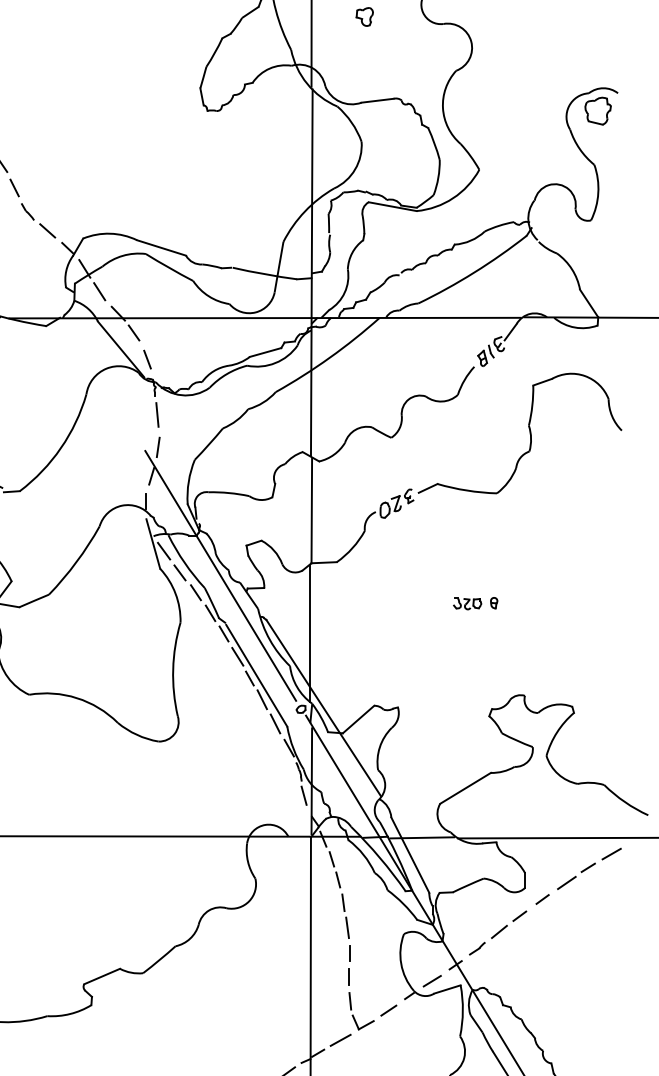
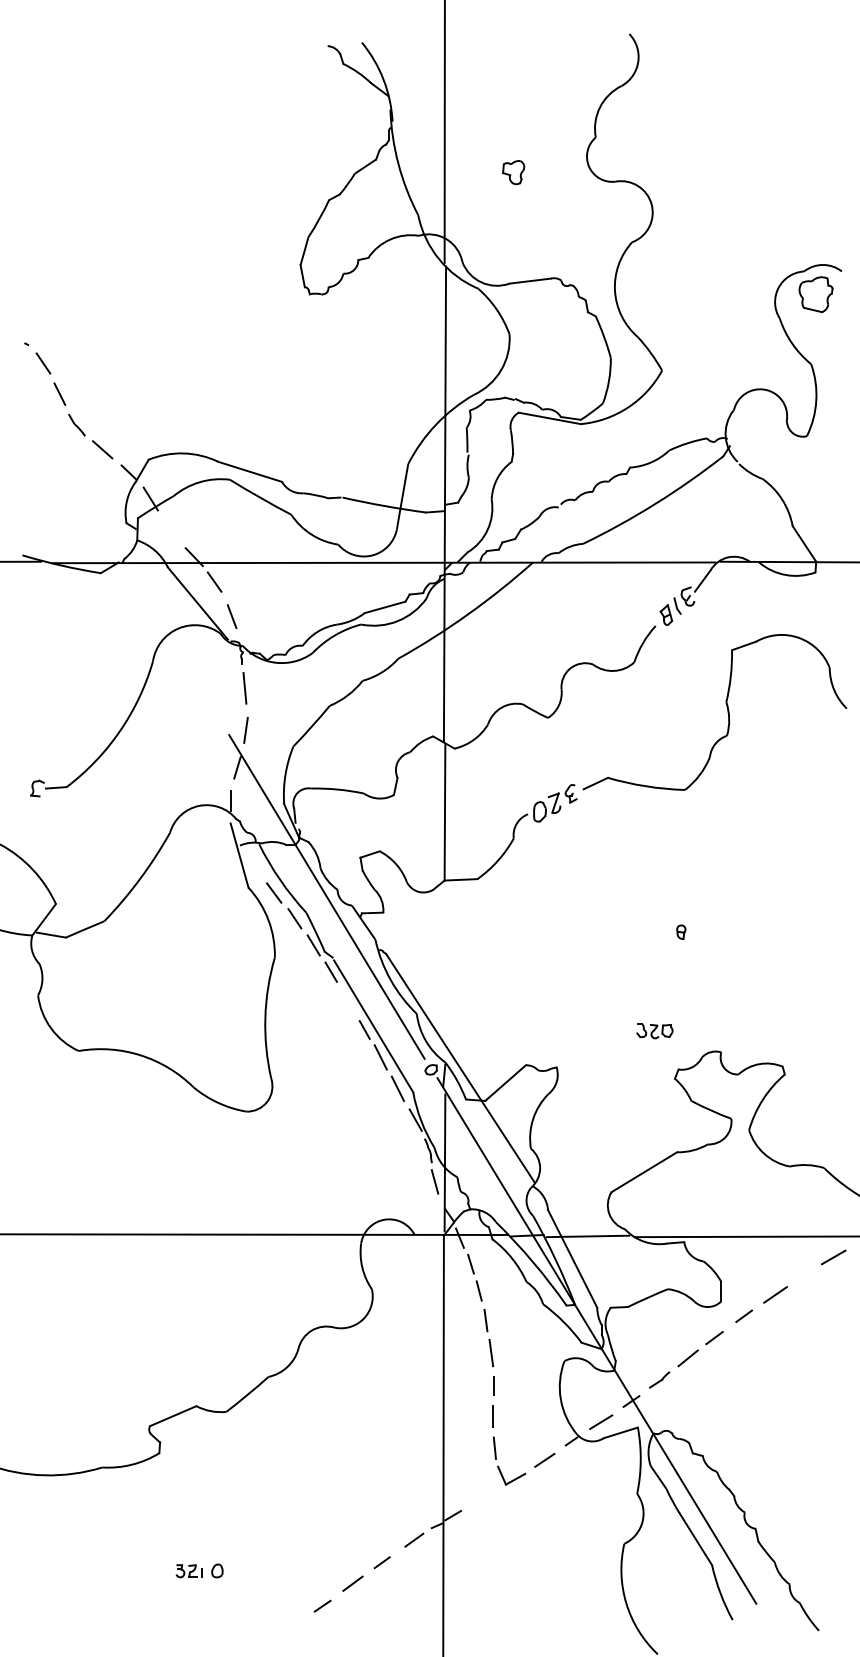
line: (99, 291) -> (169, 528), removed
line: (164, 550) -> (253, 864), removed
part: (467, 604) -> (654, 1031), moved
line: (310, 634) -> (443, 972), removed
line: (237, 656) -> (348, 1001), removed
line: (587, 868) -> (802, 1275), removed
line: (340, 1040) -> (482, 1498), removed

